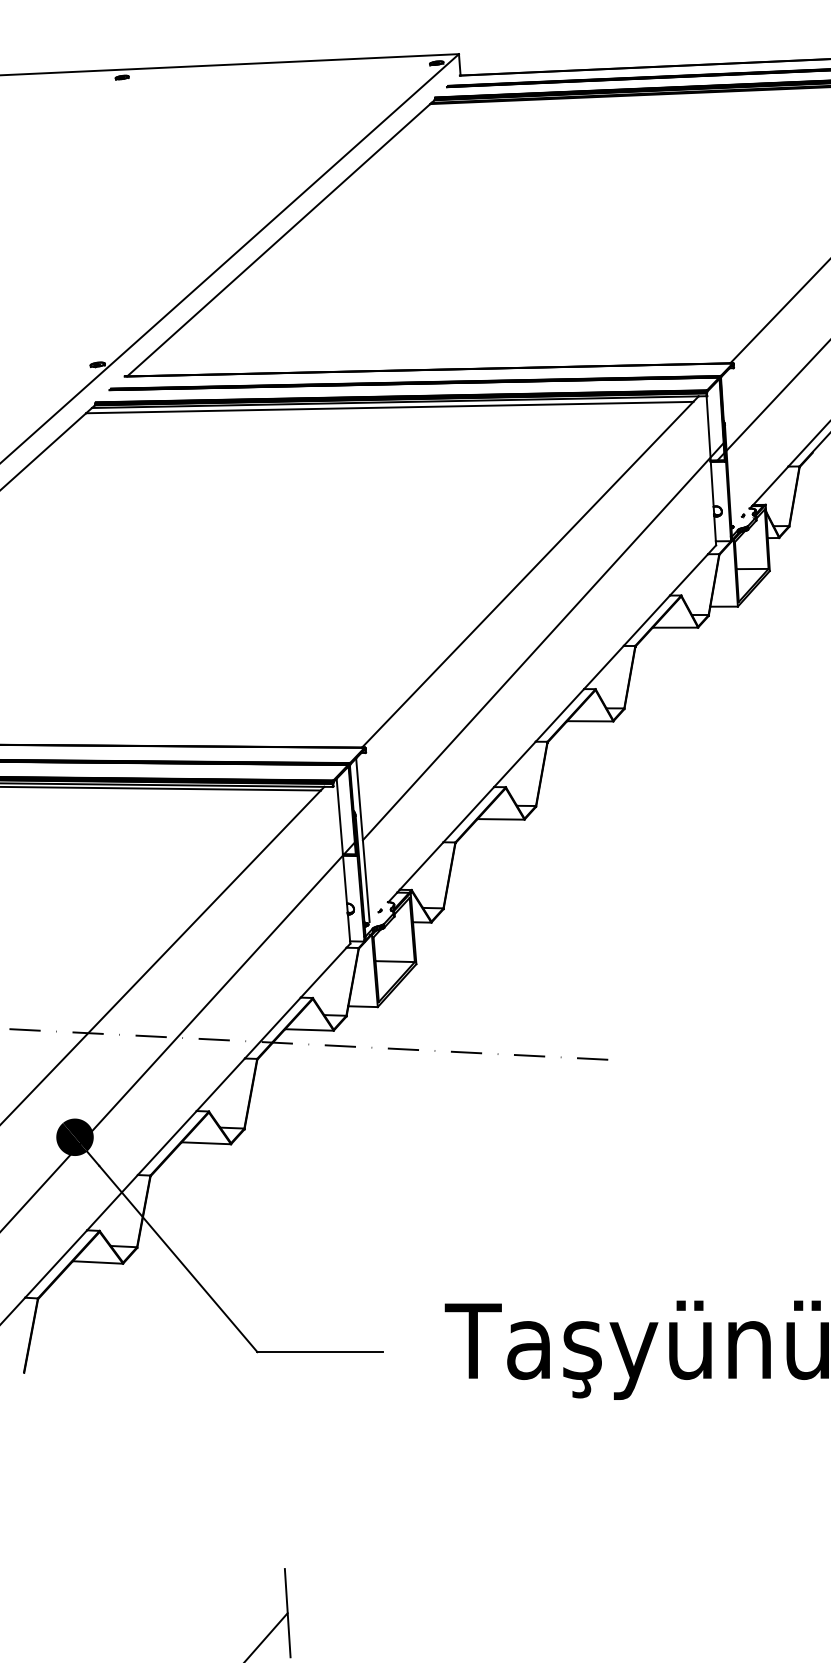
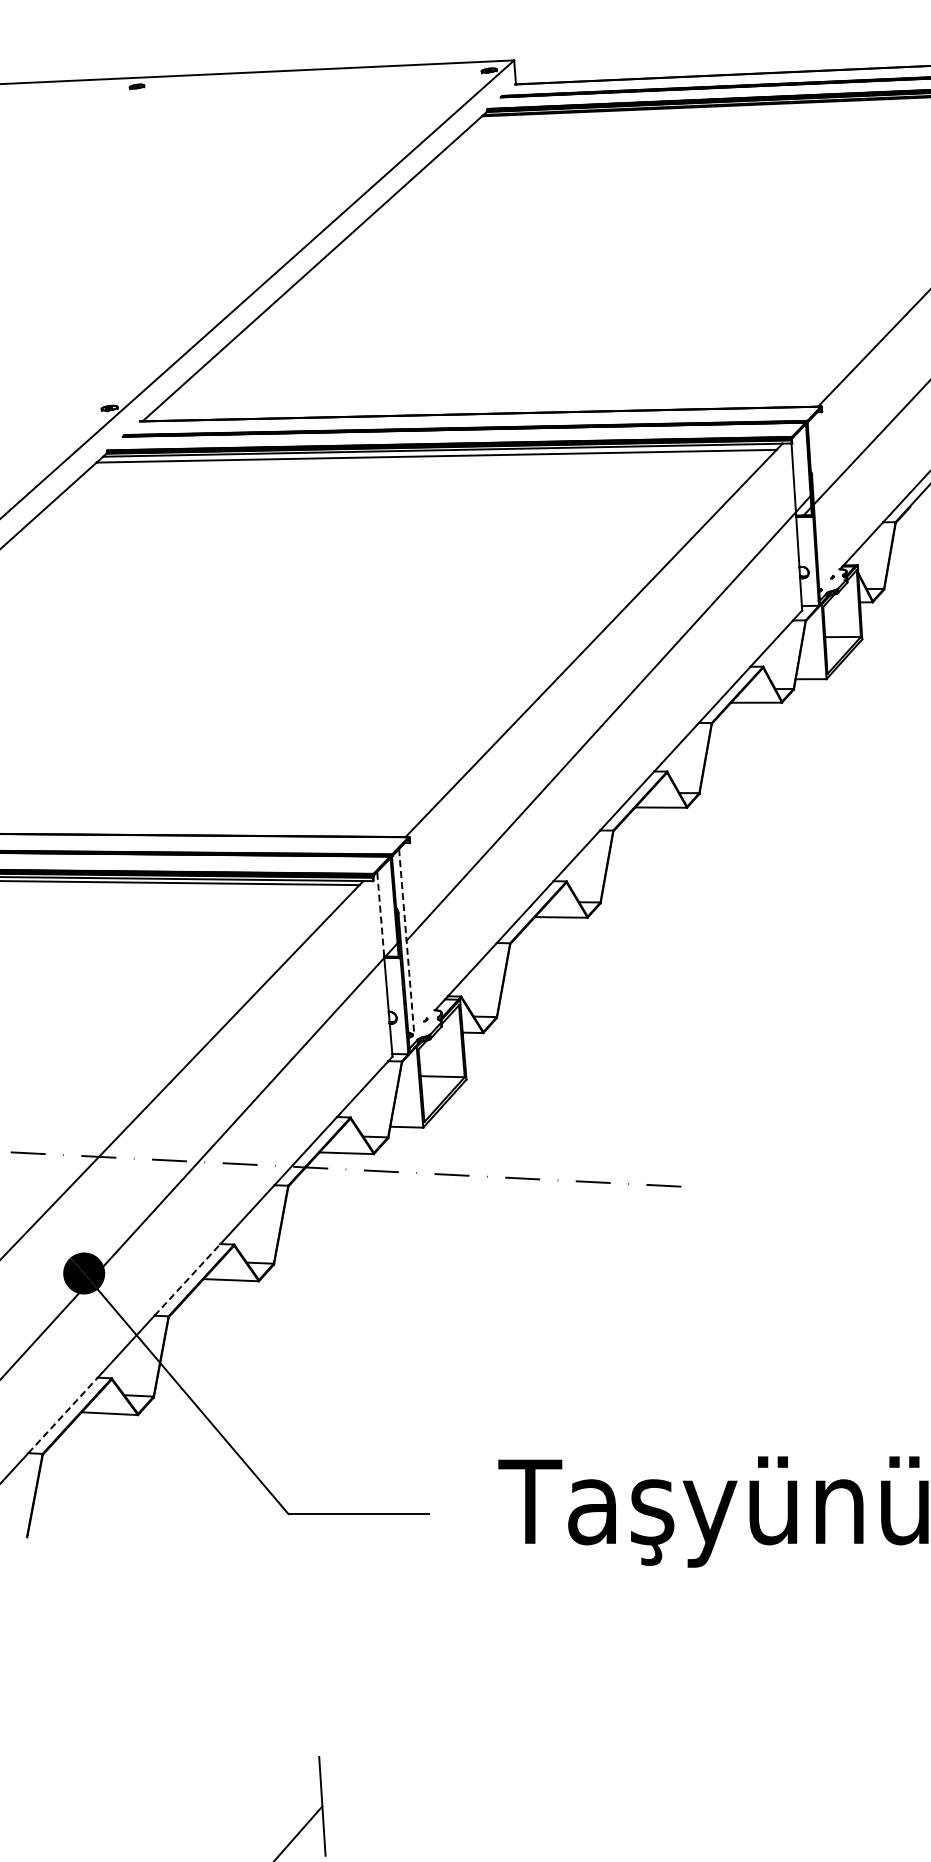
line: (339, 815) -> (380, 913), solid -> dashed
line: (362, 839) -> (406, 940), solid -> dashed
line: (167, 1142) -> (187, 1279), solid -> dashed
line: (56, 1264) -> (63, 1415), solid -> dashed

